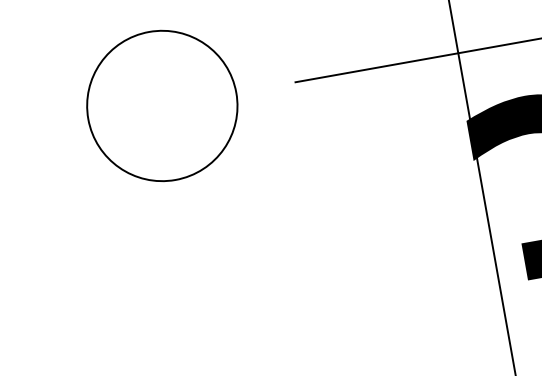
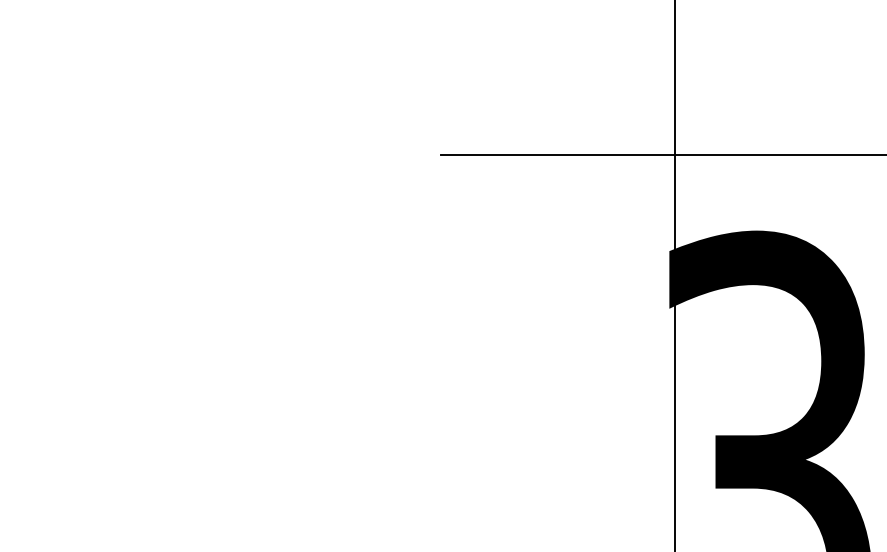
circle: (162, 105) -> (249, 154), removed

